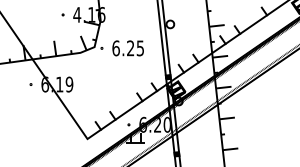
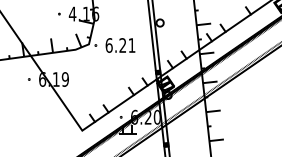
text: (139, 48) -> (131, 45), 6.25 -> 6.21

